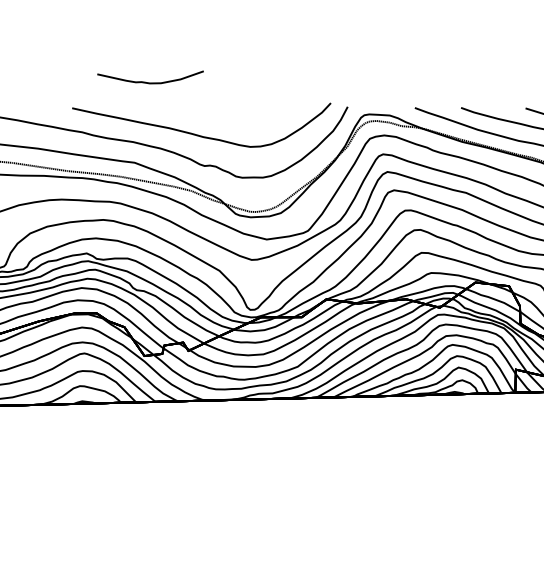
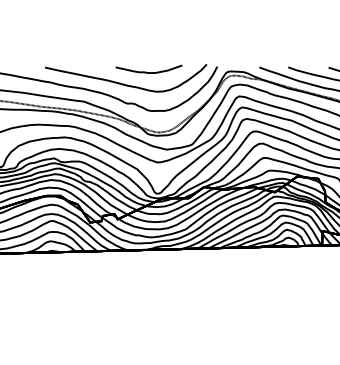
curve: (146, 80) -> (146, 71), moved

